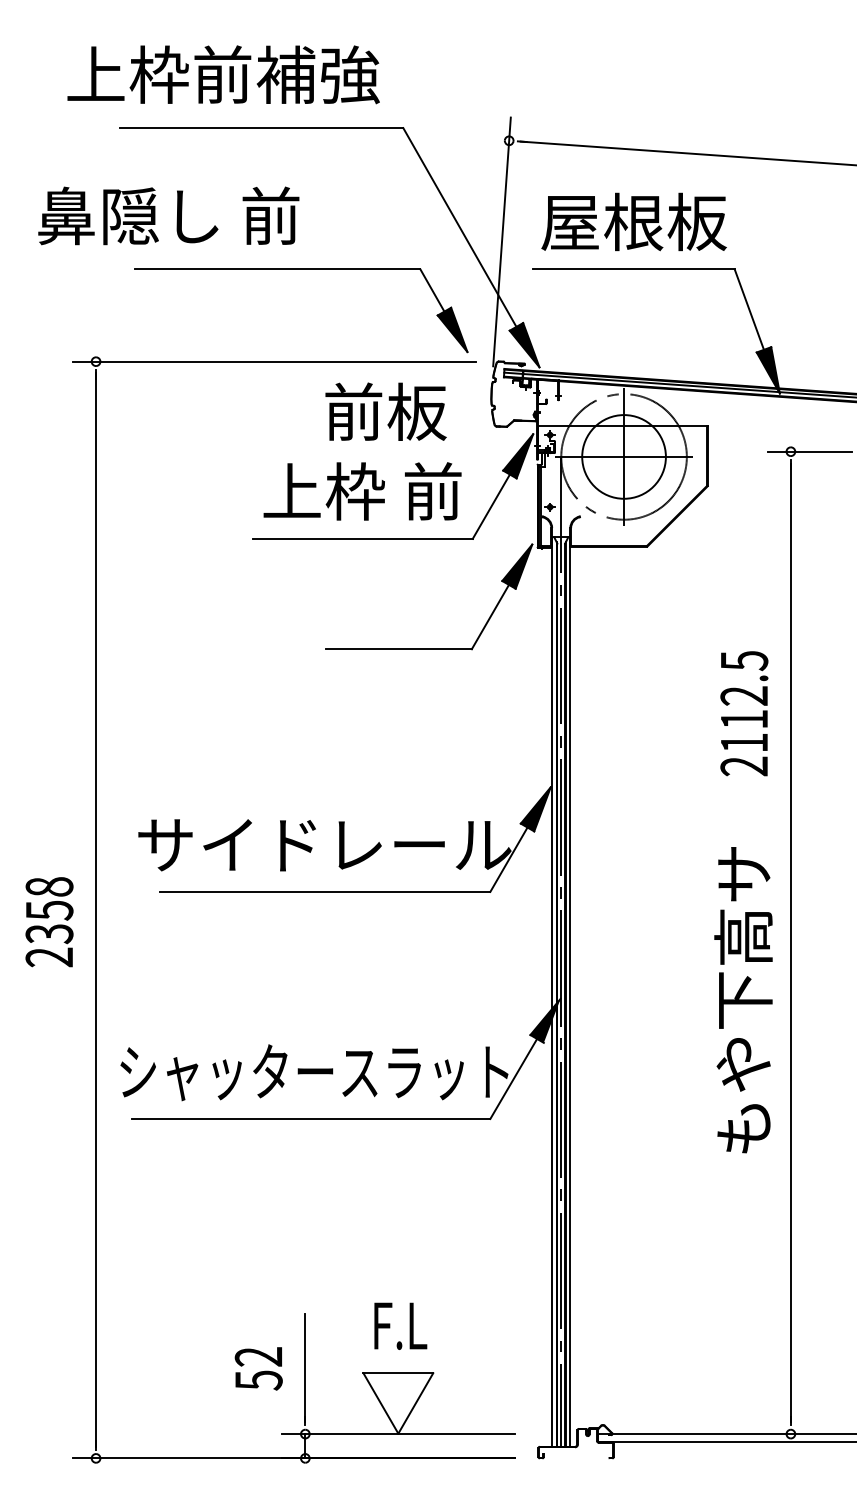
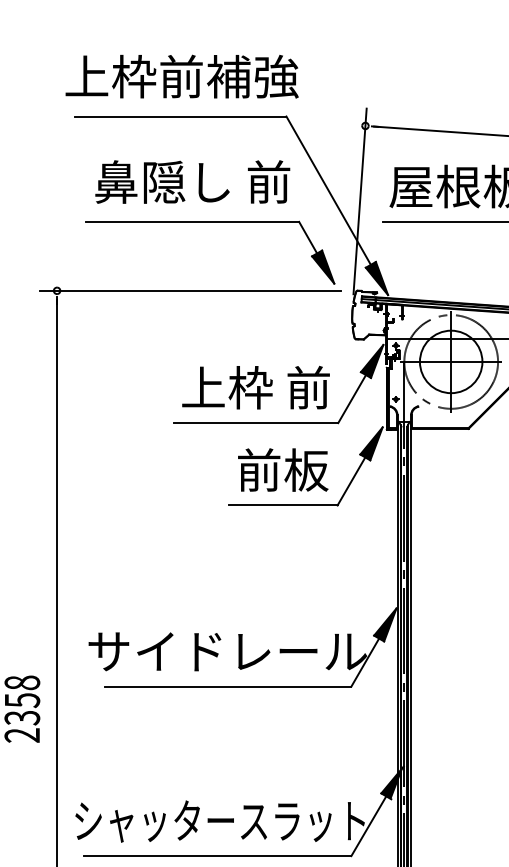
text: (223, 74) -> (182, 76), moved
text: (168, 215) -> (192, 181), moved
text: (385, 411) -> (282, 469), moved

